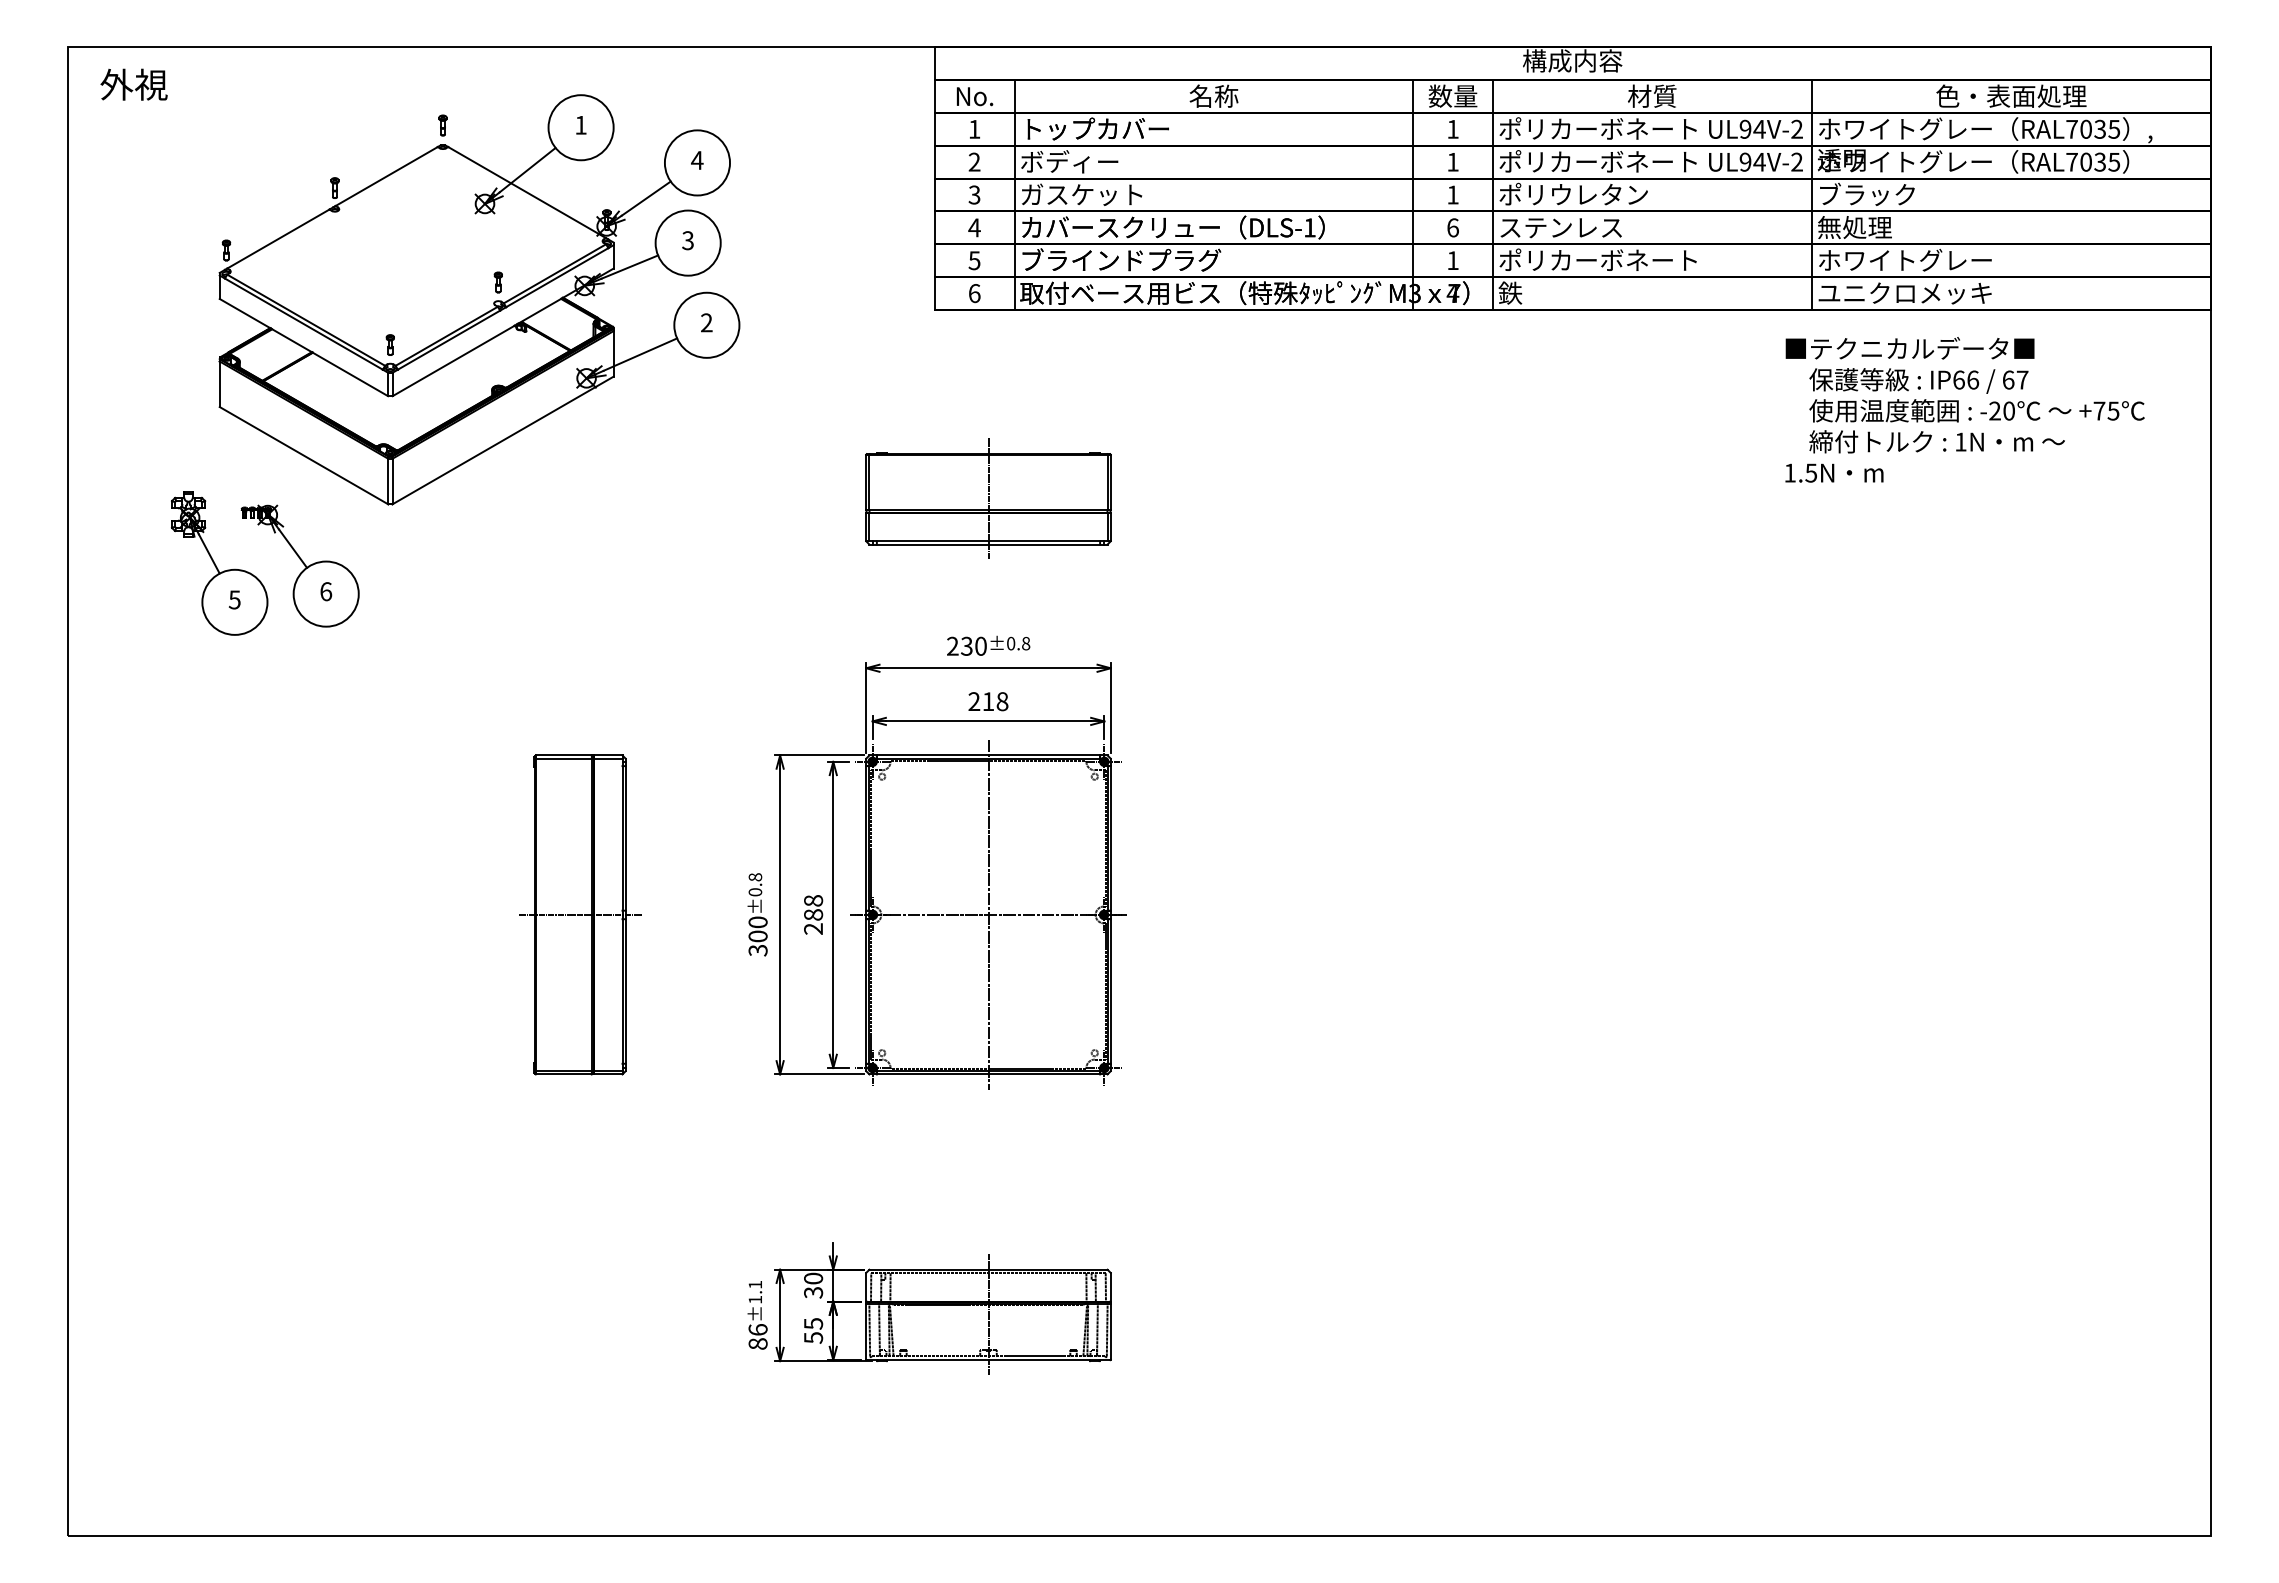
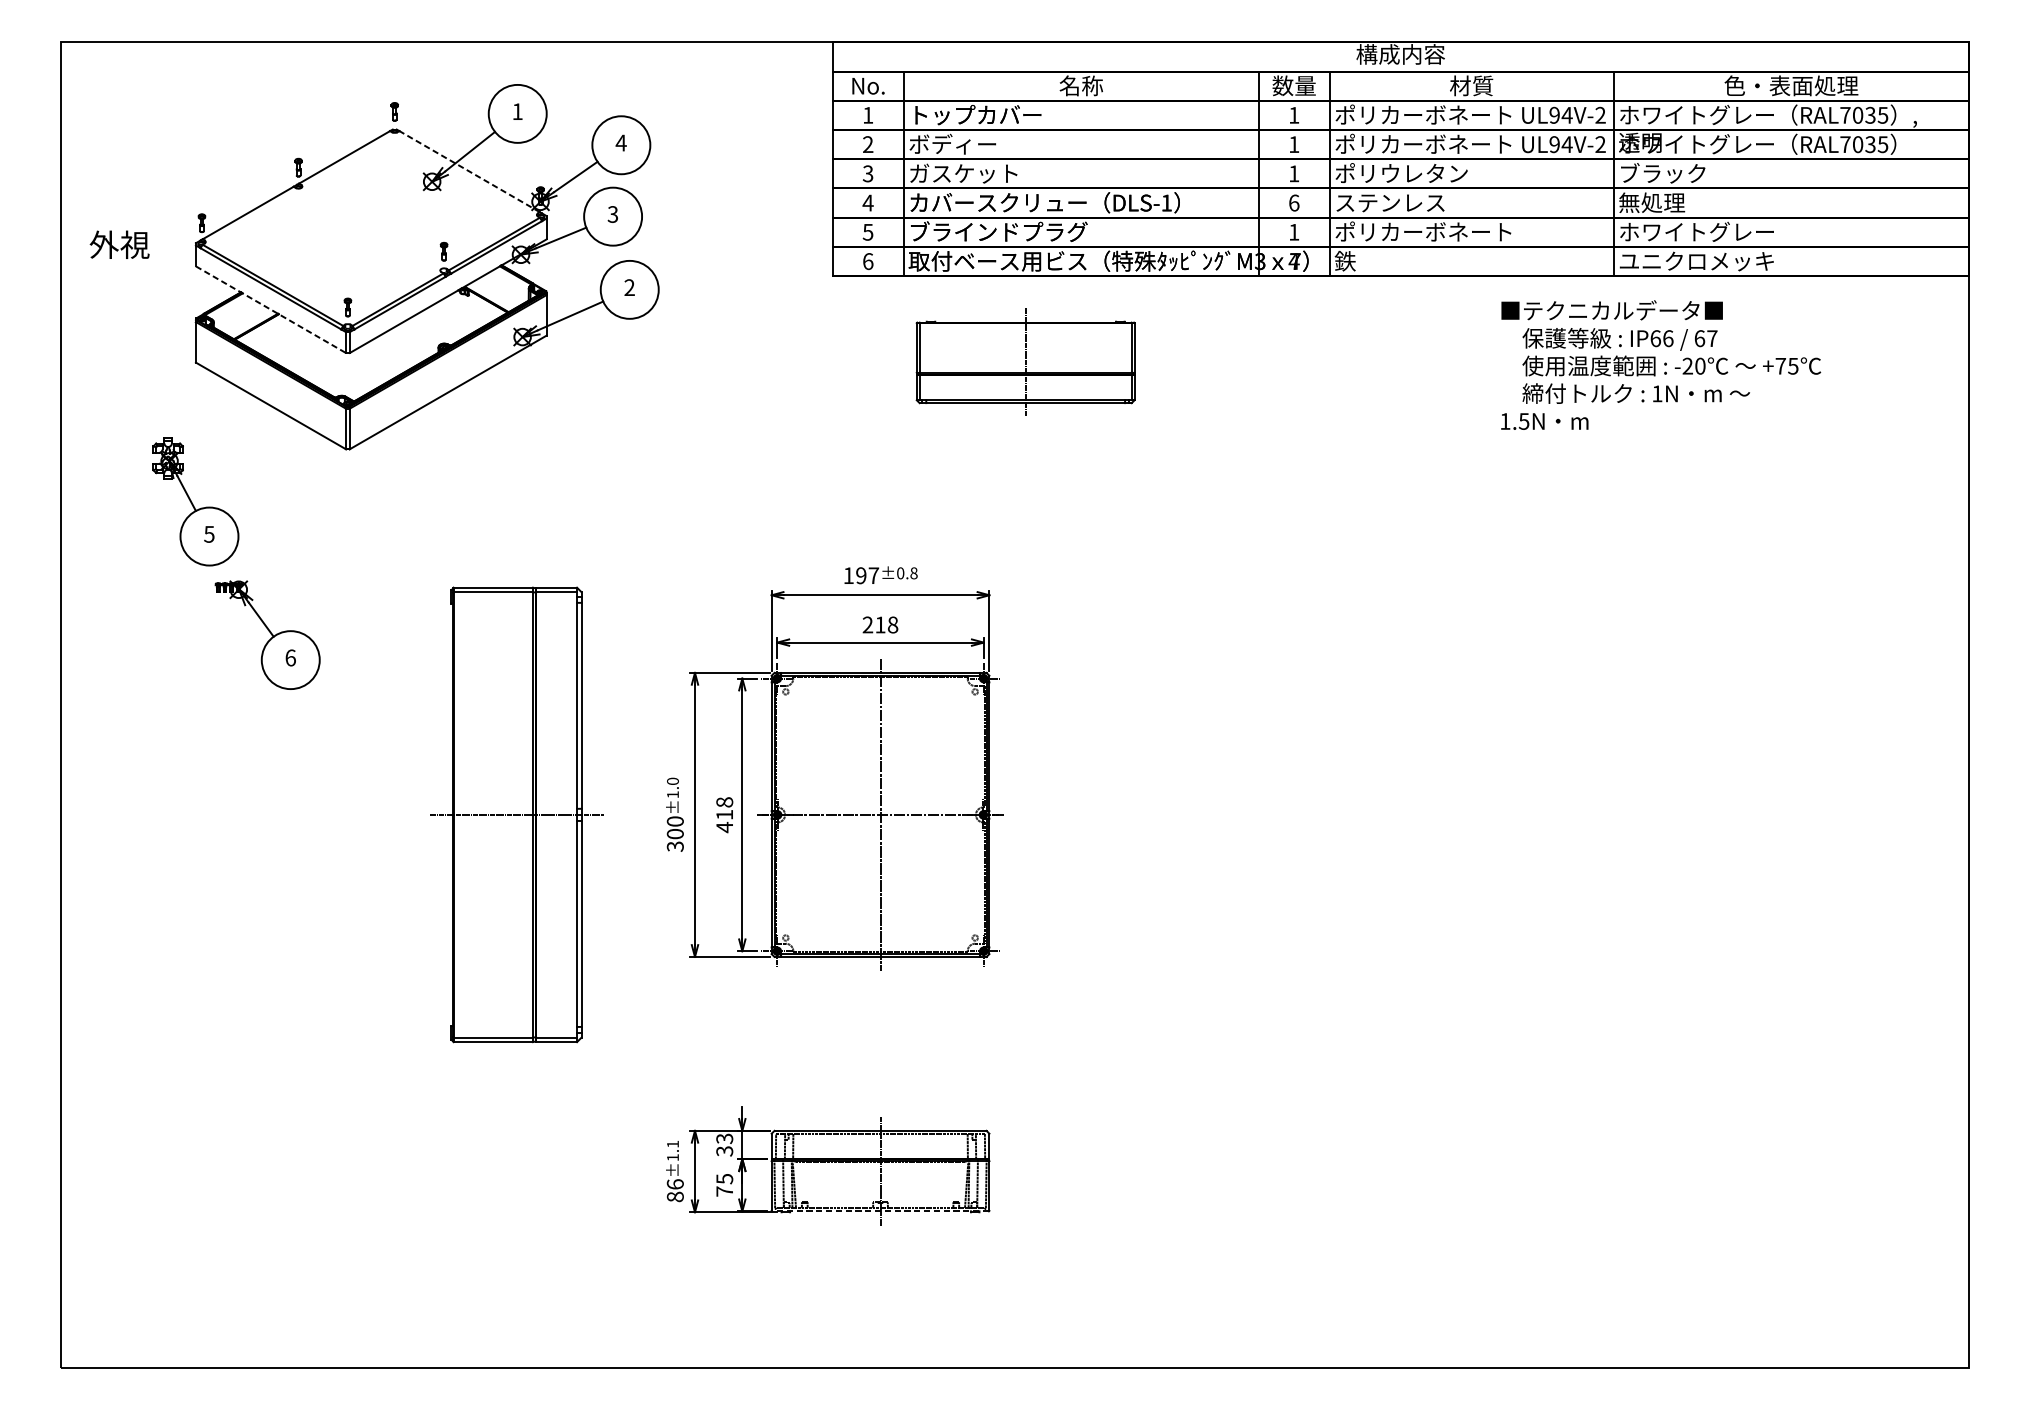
text: (133, 84) -> (119, 244), moved
line: (526, 192) -> (469, 171), solid -> dashed
line: (304, 347) -> (271, 309), solid -> dashed
text: (1964, 409) -> (1660, 364), moved
part: (988, 498) -> (1025, 362), moved
part: (299, 565) -> (266, 634), moved
text: (966, 645) -> (860, 574), 230 -> 197
text: (755, 884) -> (673, 787), ±0.8 -> ±1.0
part: (580, 914) -> (517, 814), size x1.6
text: (813, 922) -> (724, 821), 288 -> 418
text: (813, 1278) -> (724, 1138), 30 -> 33
text: (813, 1337) -> (724, 1191), 55 -> 75
line: (988, 1360) -> (880, 1211), solid -> dashed

